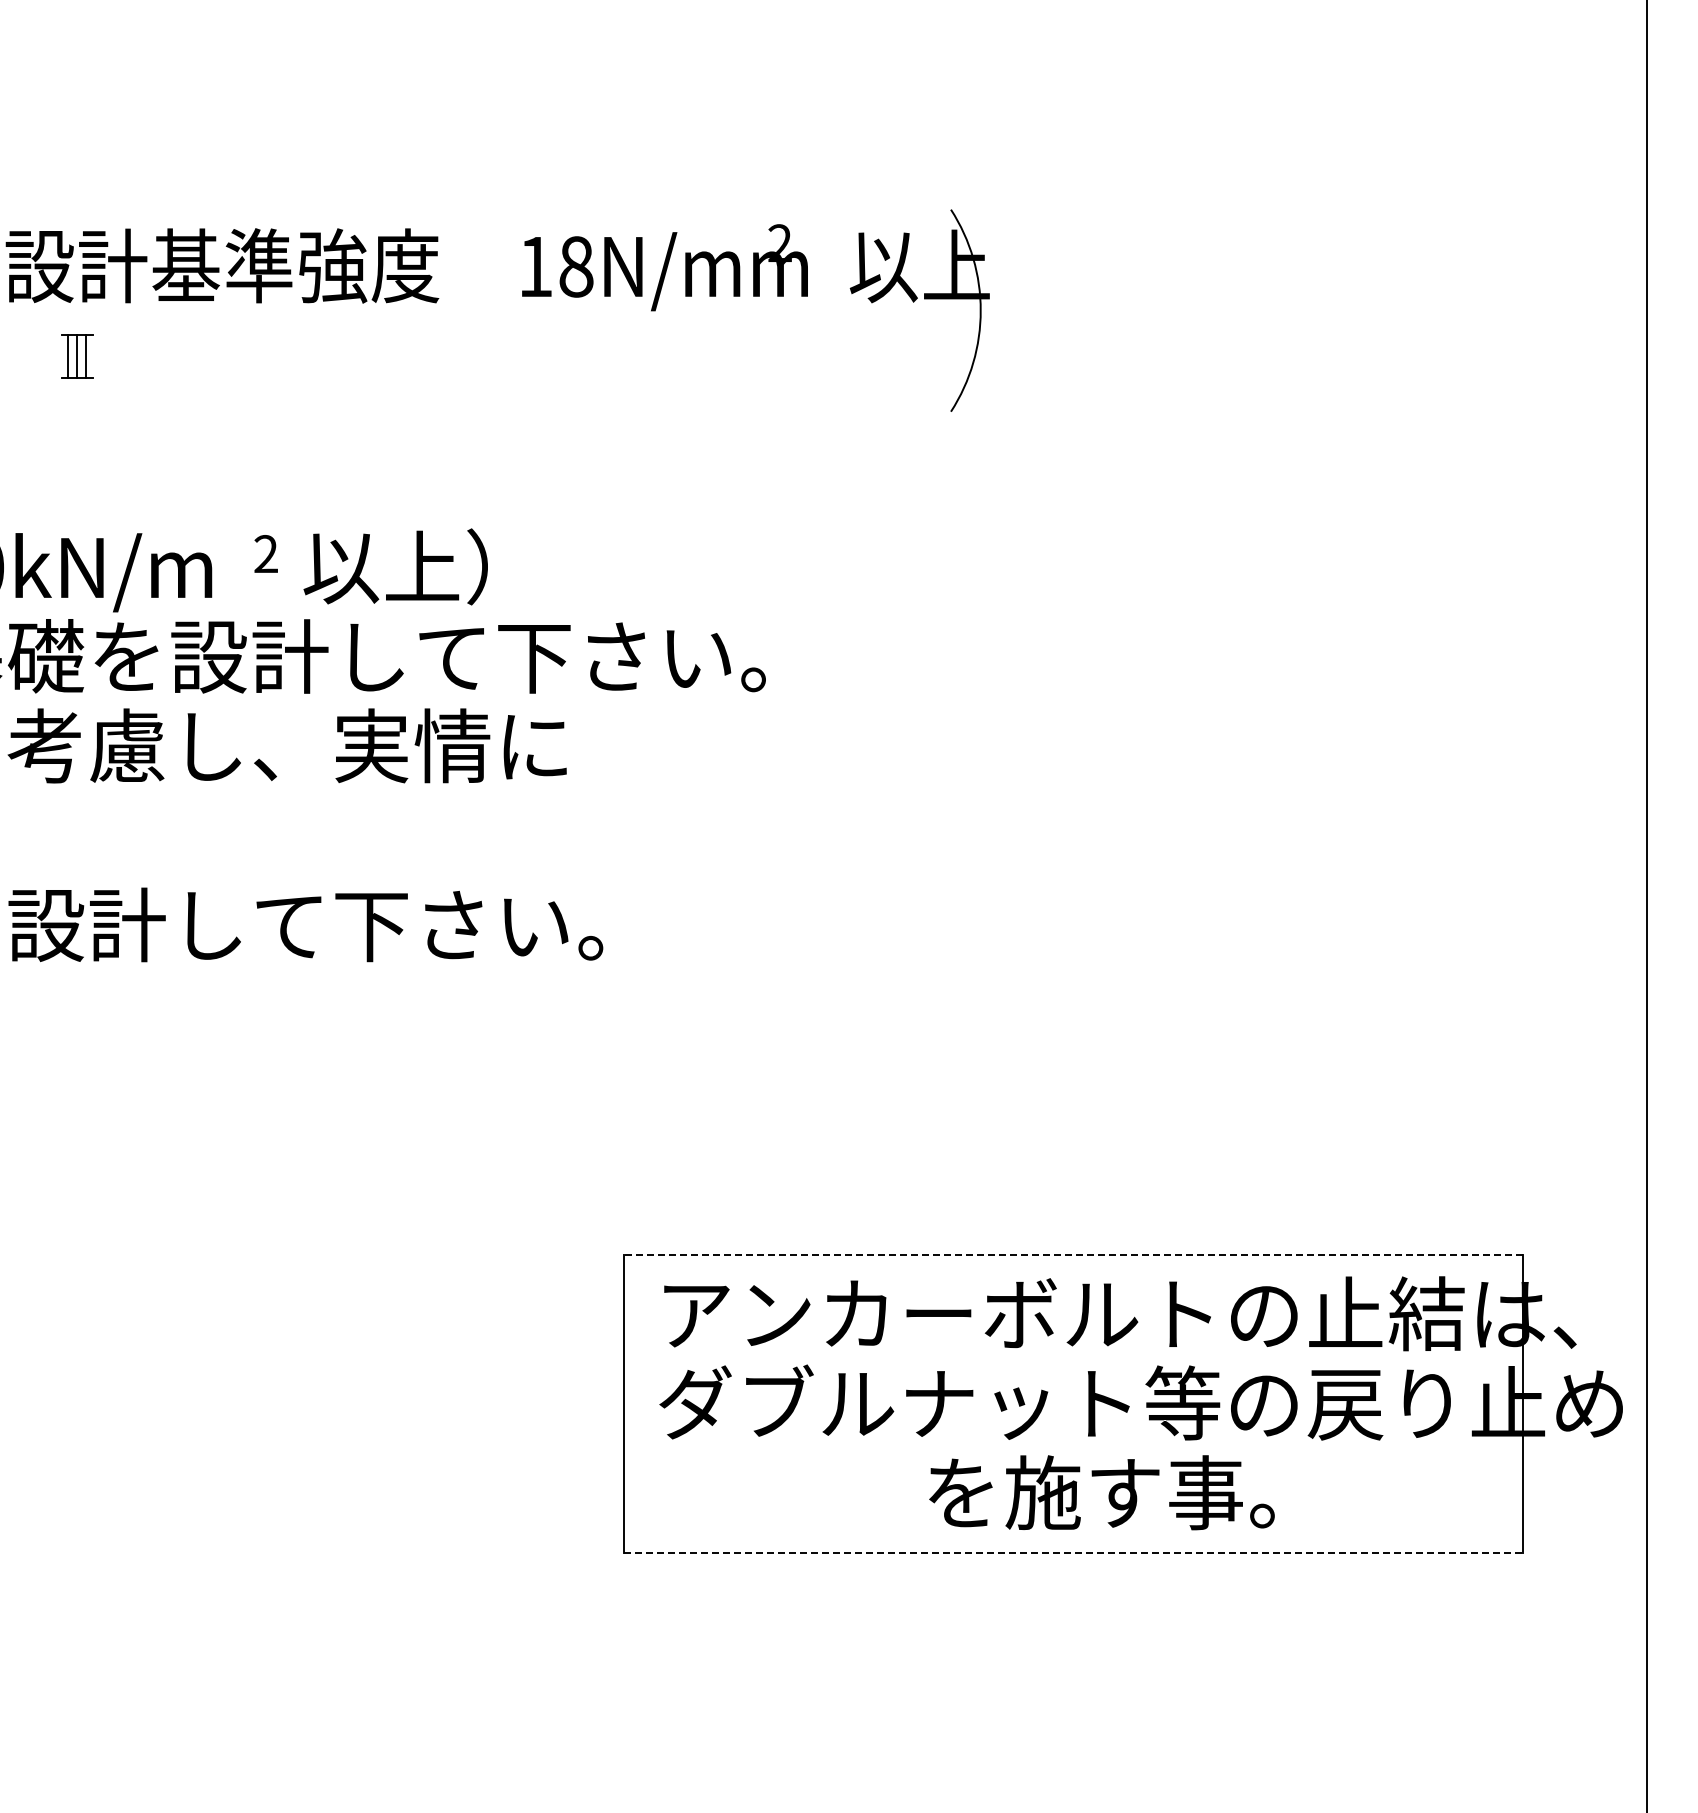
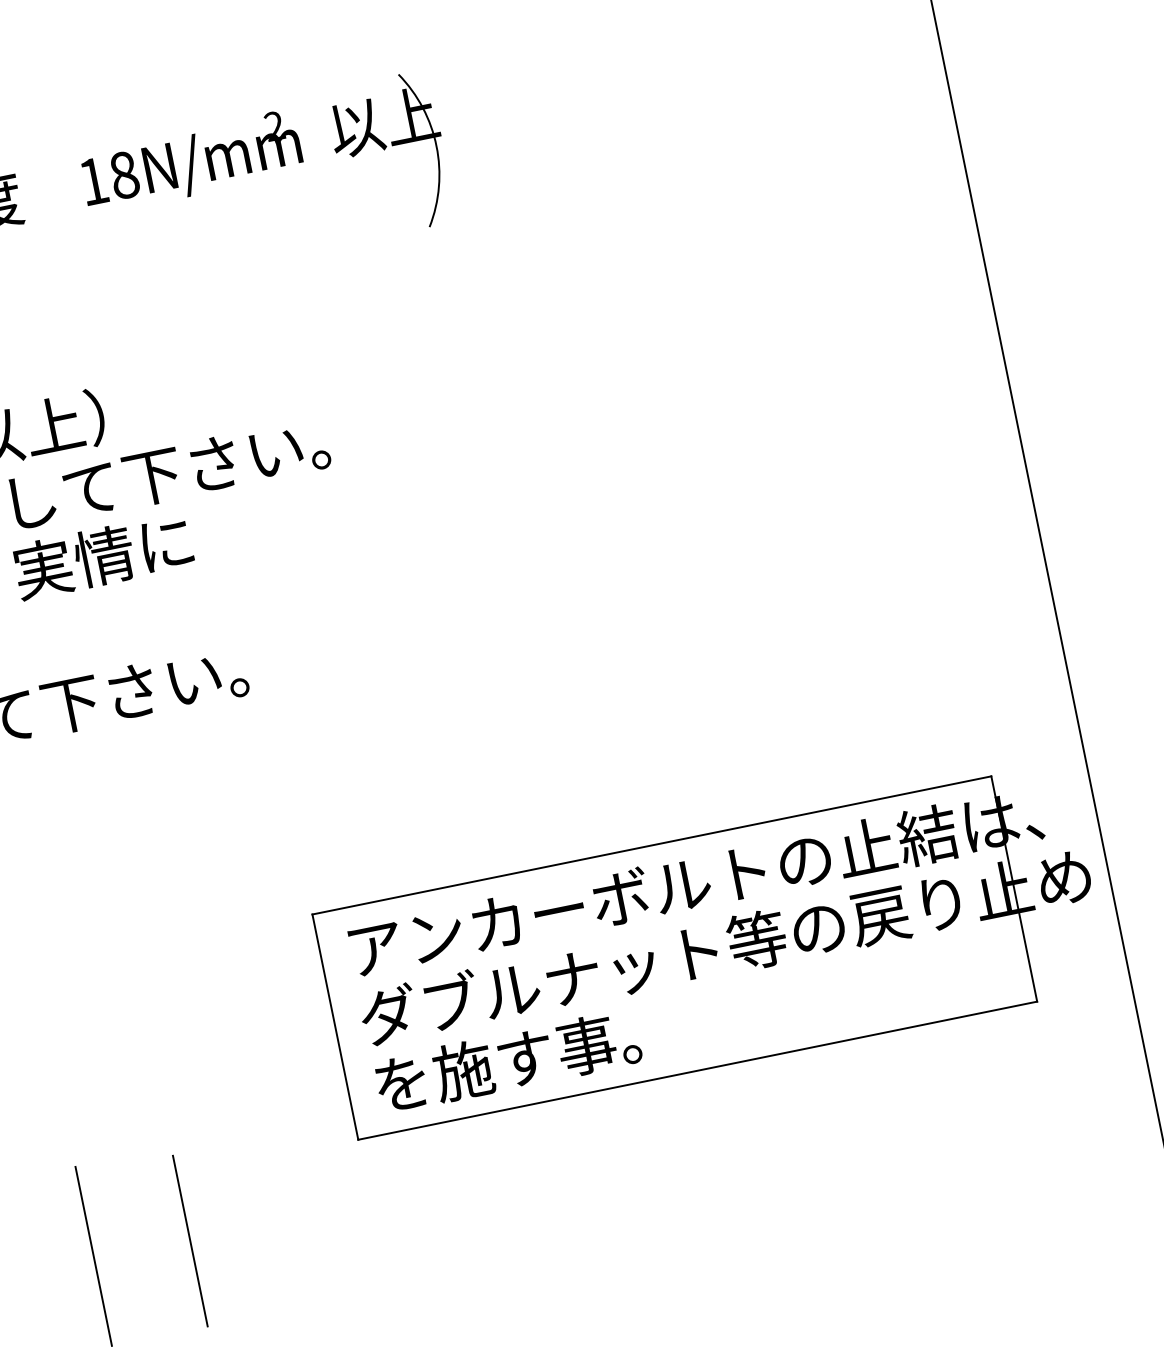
line: (1073, 1255) -> (651, 845), dashed -> solid
text: (1101, 1492) -> (507, 1061), moved
line: (1074, 1553) -> (698, 1070), dashed -> solid
line: (257, 1632) -> (93, 1255), added
line: (384, 1638) -> (190, 1240), added

